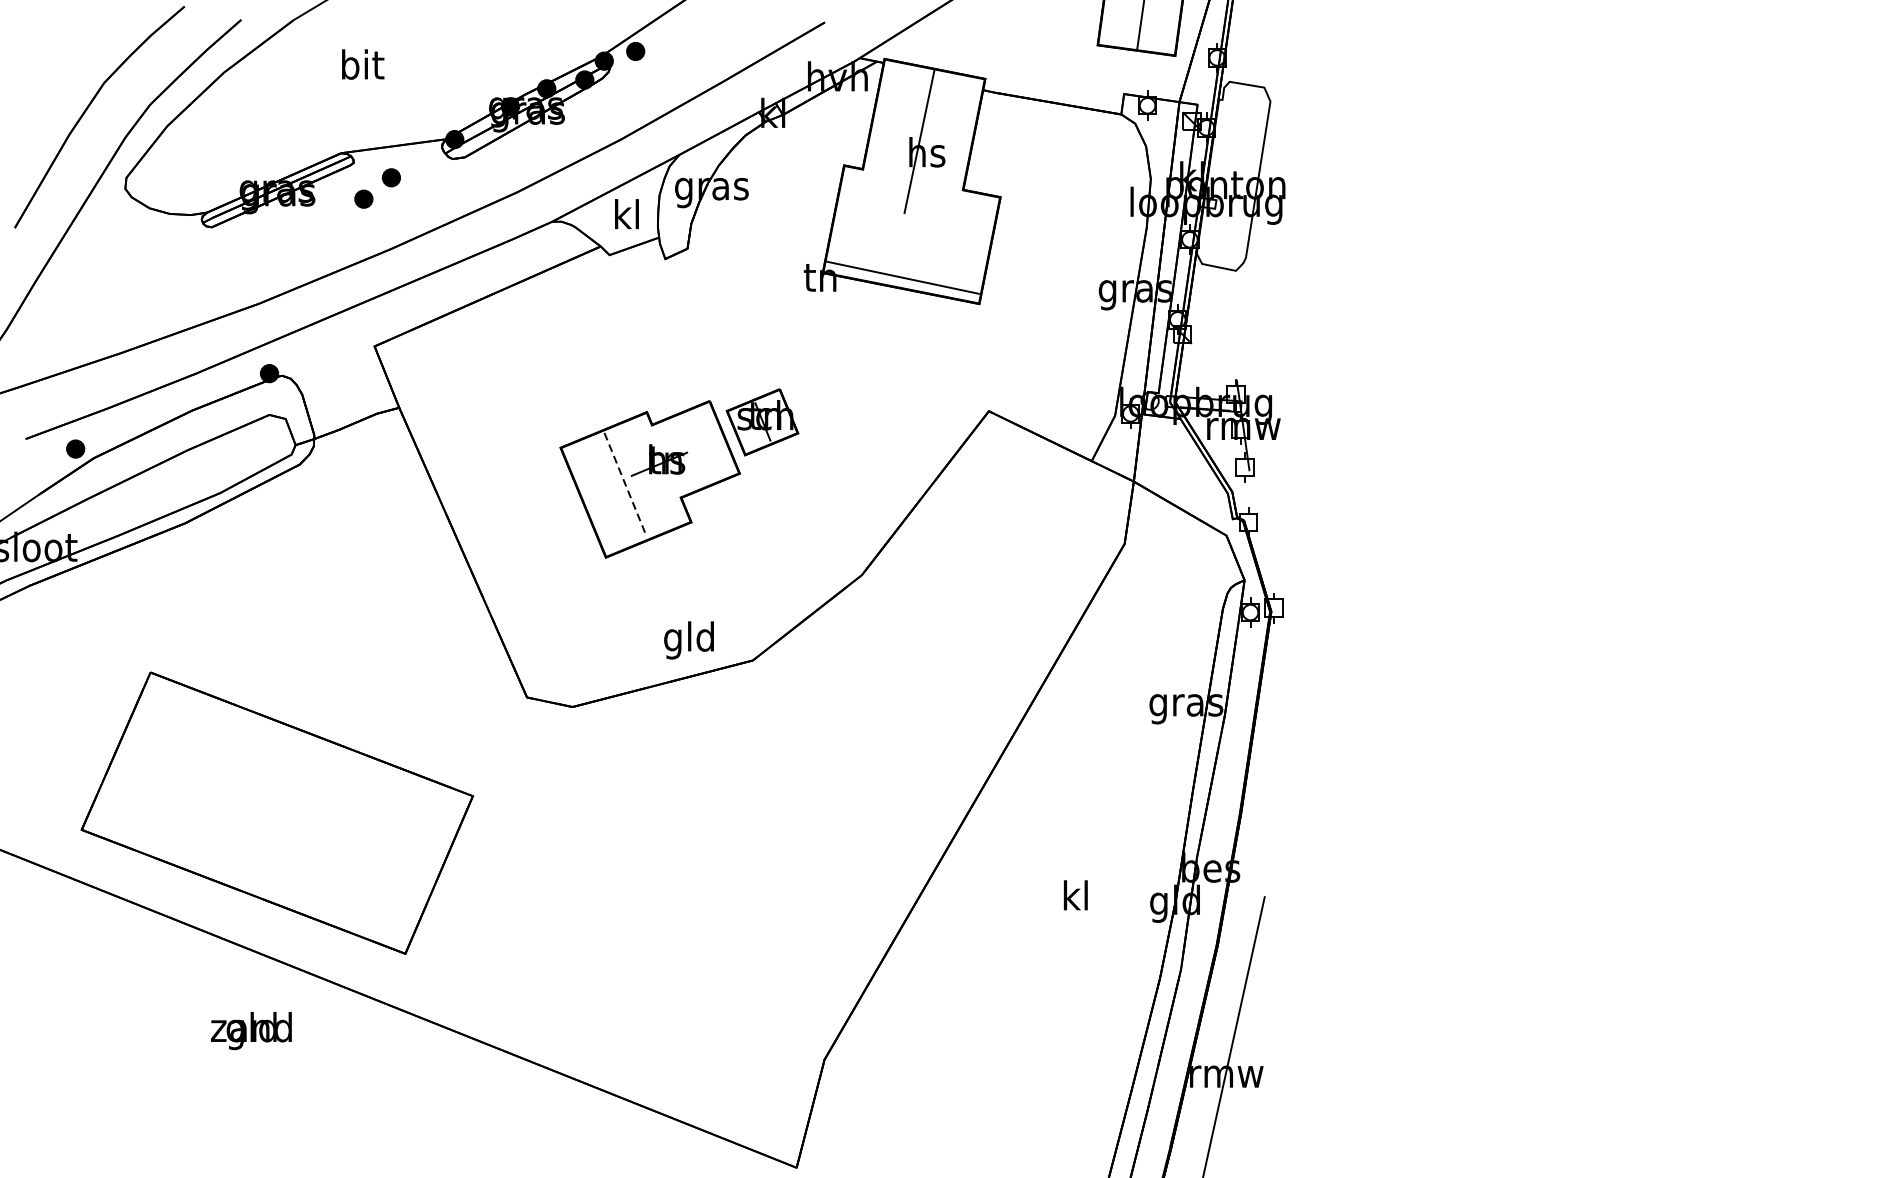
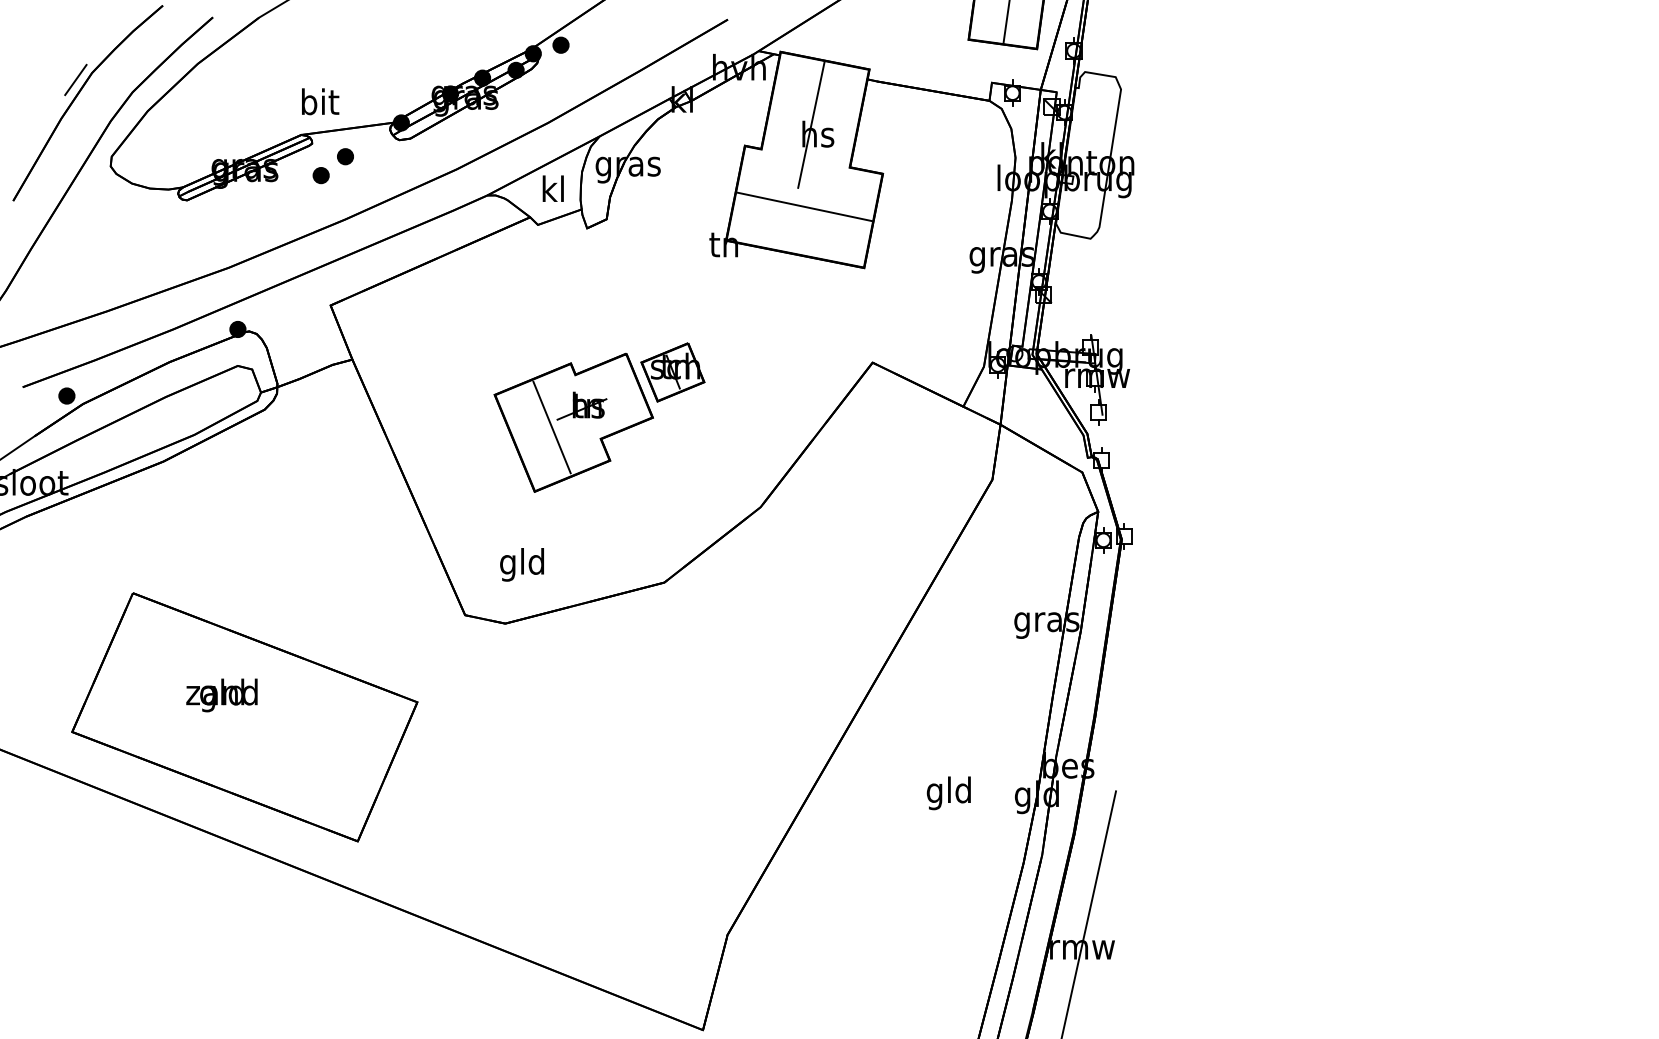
text: (363, 64) -> (320, 101), moved
line: (85, 90) -> (75, 79), added
line: (902, 277) -> (804, 206), moved
line: (626, 485) -> (552, 428), dashed -> solid
text: (688, 640) -> (521, 564), moved
text: (1074, 899) -> (948, 793), kl -> gld
text: (250, 1031) -> (221, 695), moved

